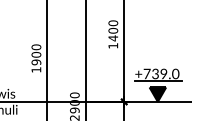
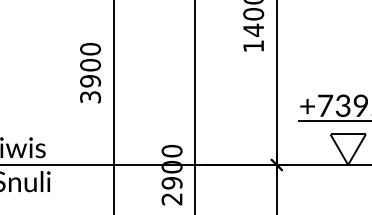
text: (36, 69) -> (90, 96), 1900 -> 3900
fill: (157, 94) -> (347, 149), removed

